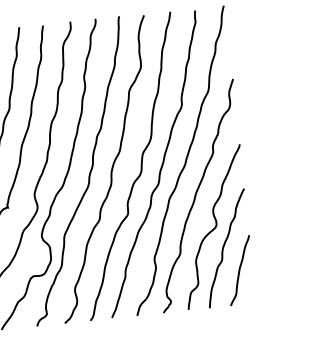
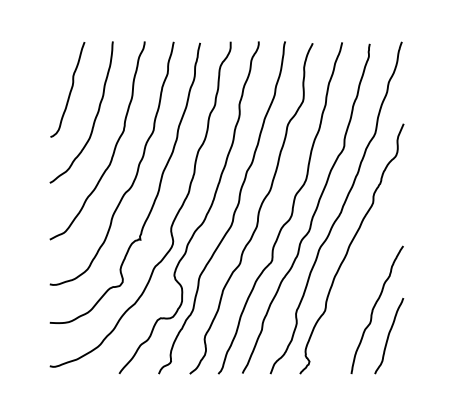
curve: (214, 226) -> (366, 284), removed

